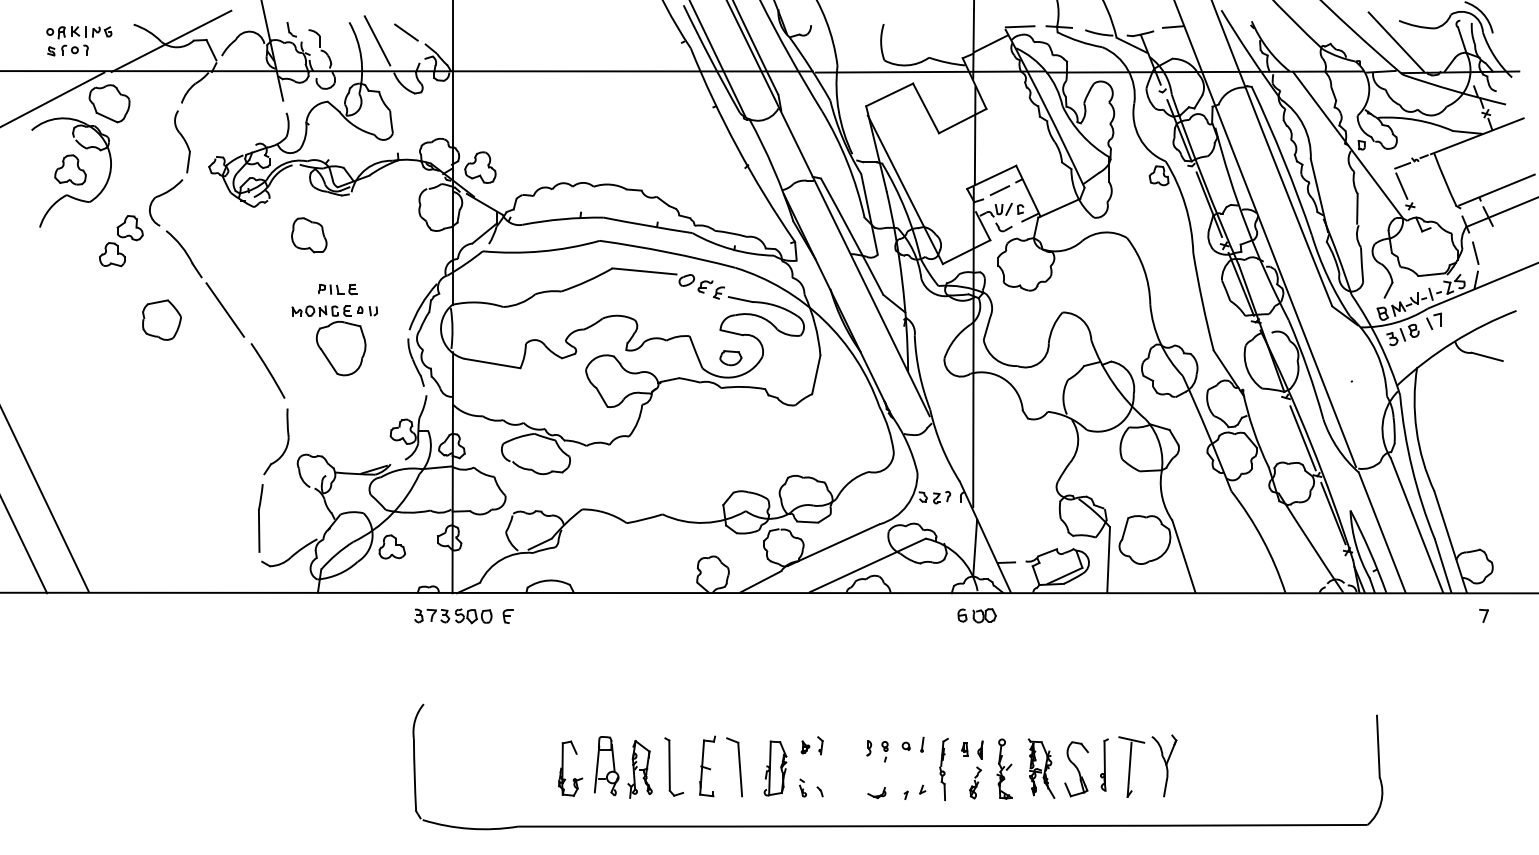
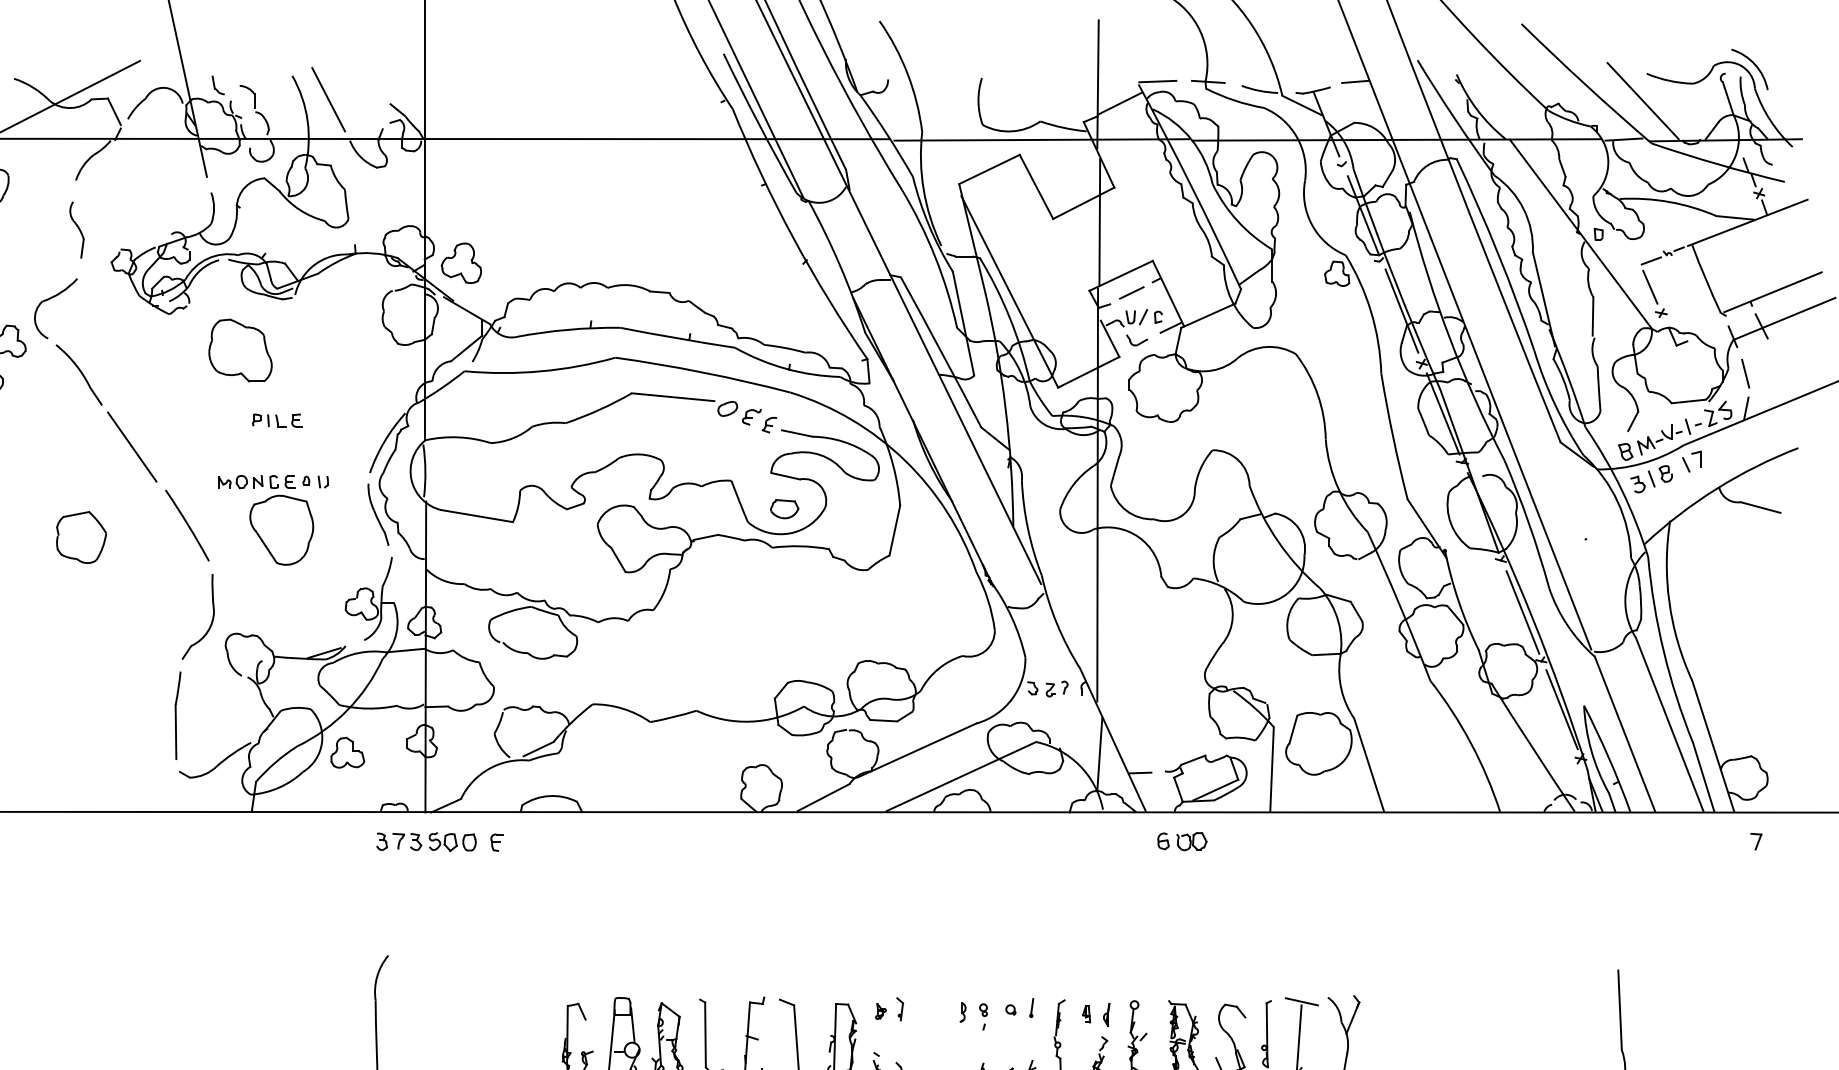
line: (406, 32) -> (366, 88), removed
part: (182, 141) -> (77, 229), size x0.7
part: (309, 235) -> (240, 350), size x1.4
part: (161, 319) -> (80, 536), moved
part: (334, 340) -> (273, 519), moved
part: (976, 615) -> (1181, 841), moved

